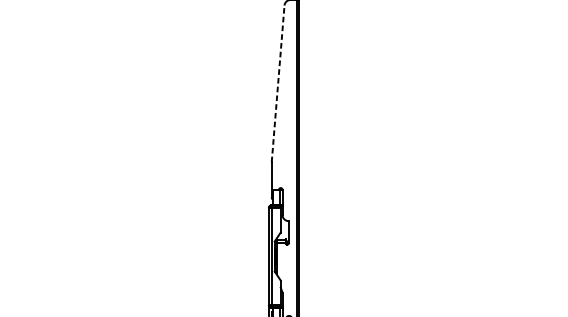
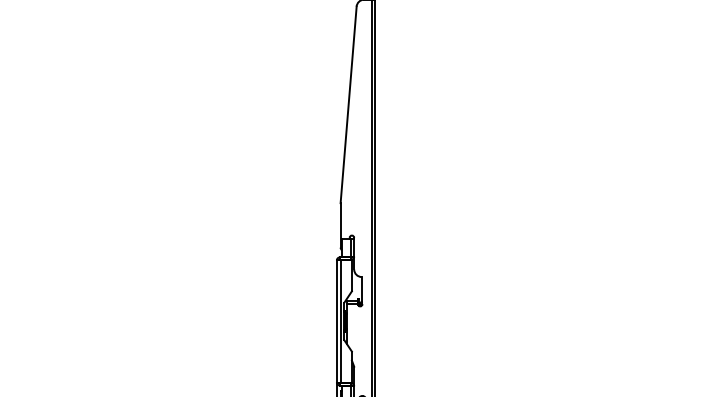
line: (278, 83) -> (348, 104), dashed -> solid

